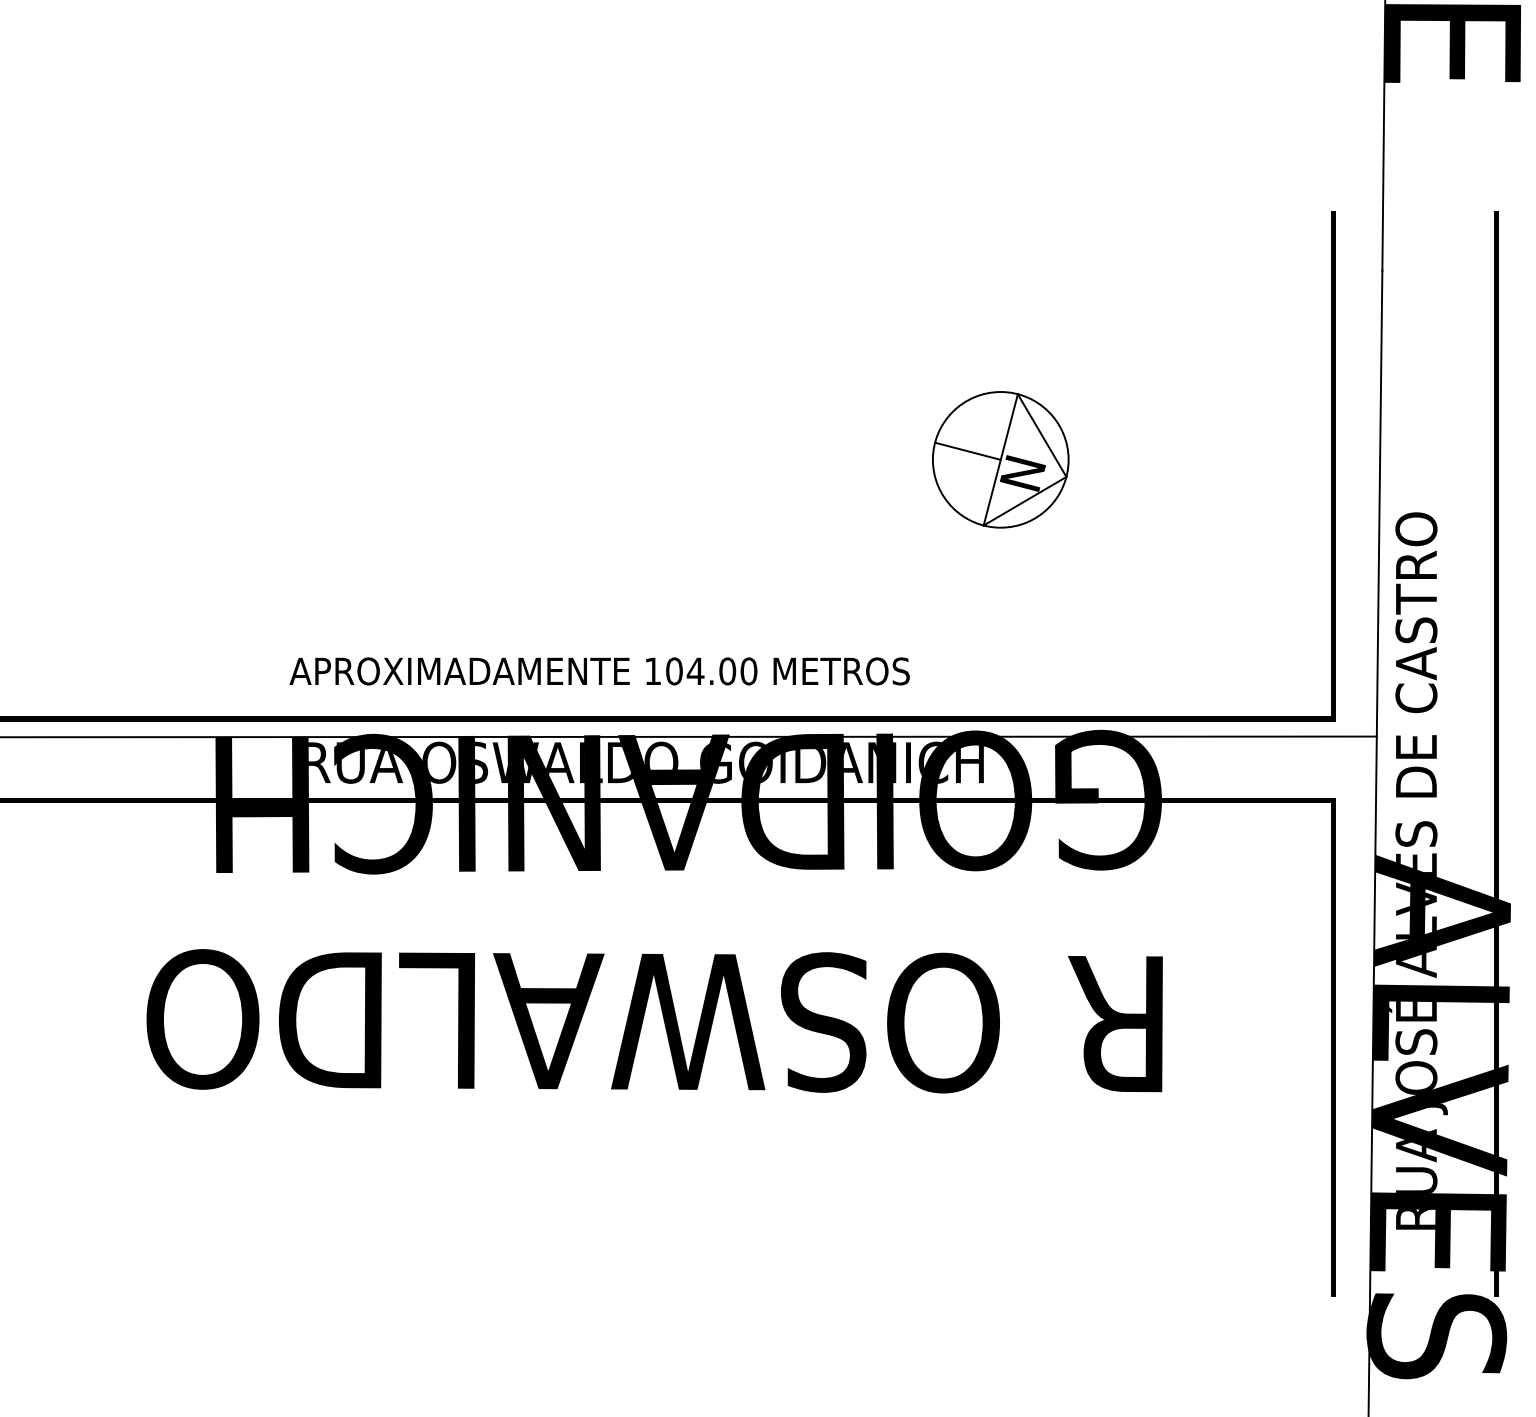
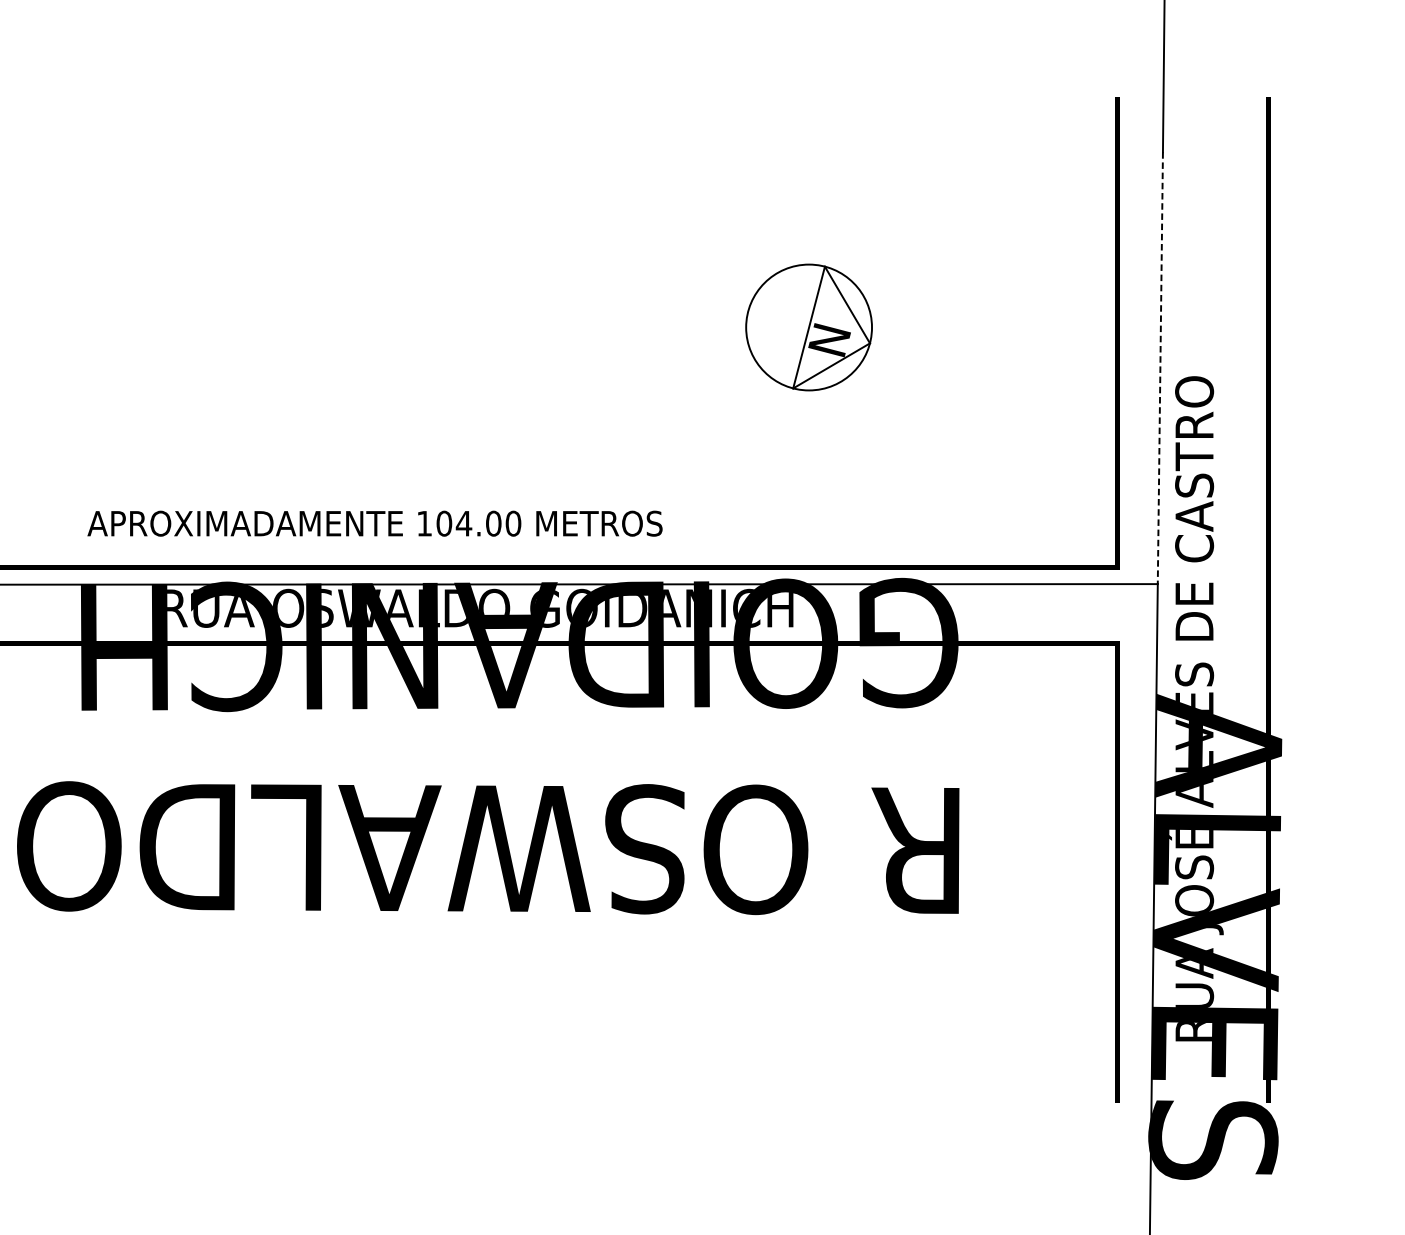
line: (967, 450) -> (778, 318), removed
line: (1379, 503) -> (1160, 367), solid -> dashed
text: (599, 671) -> (374, 523), moved

